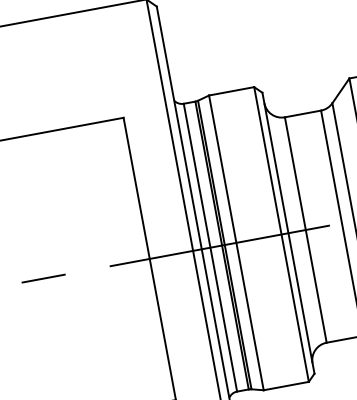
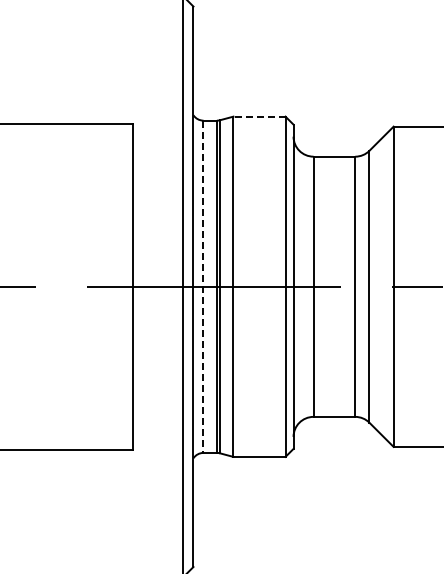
line: (231, 91) -> (259, 116), solid -> dashed
line: (210, 248) -> (203, 287), solid -> dashed

